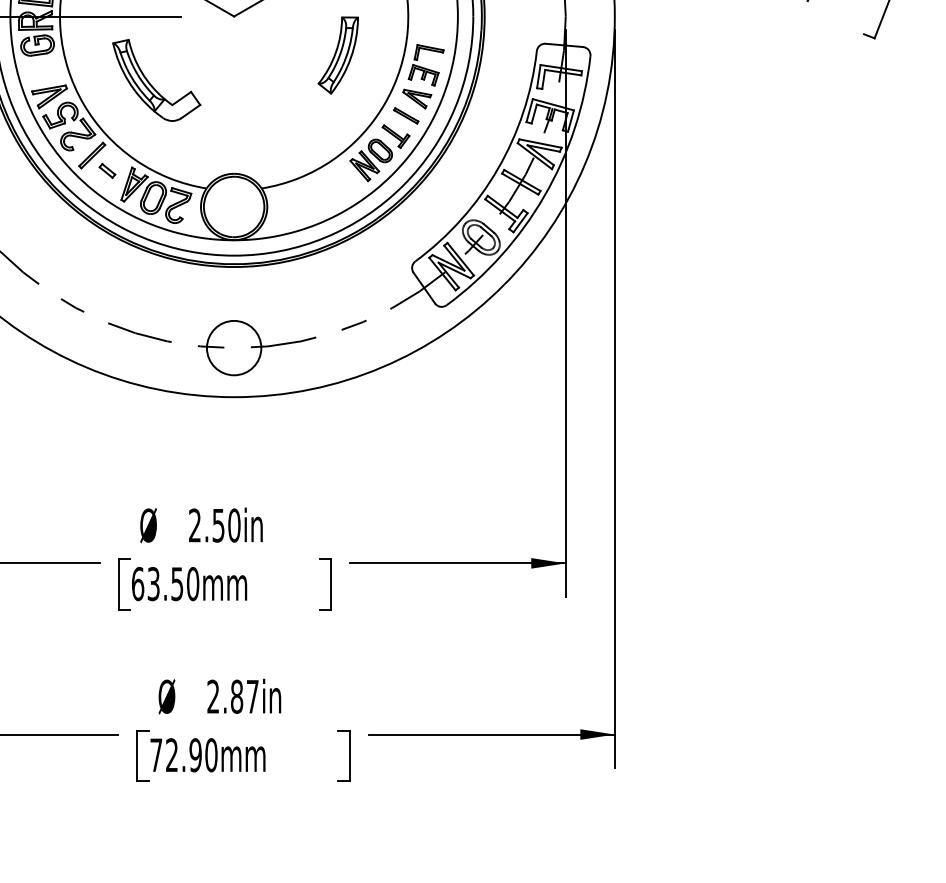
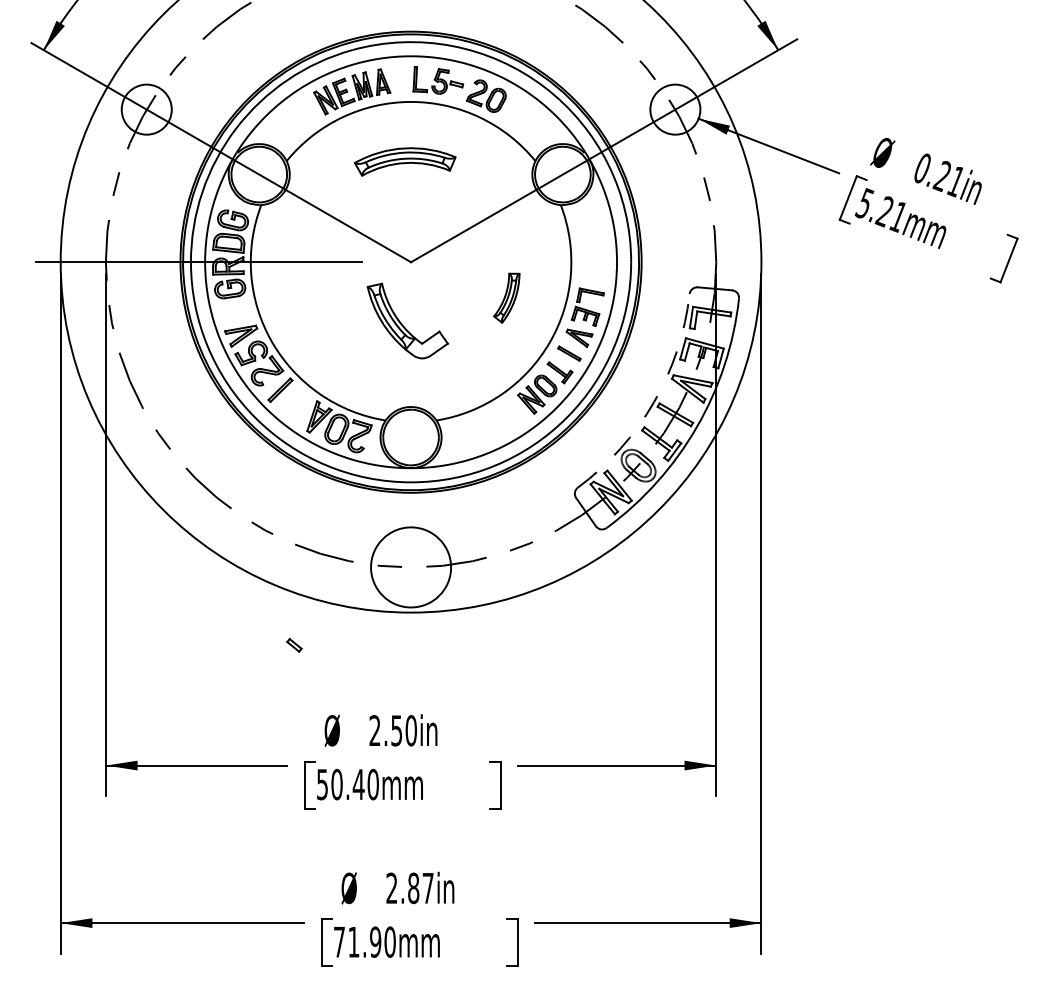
part: (337, 55) -> (506, 298), size x0.7
part: (156, 79) -> (407, 320), moved
arc: (497, 168) -> (653, 402), solid -> dashed
part: (107, 169) -> (294, 644), moved
circle: (234, 348) -> (411, 567), size x1.6
text: (157, 583) -> (340, 784), 63.50mm -> 50.40mm
text: (171, 754) -> (353, 941), 72.90mm -> 71.90mm

